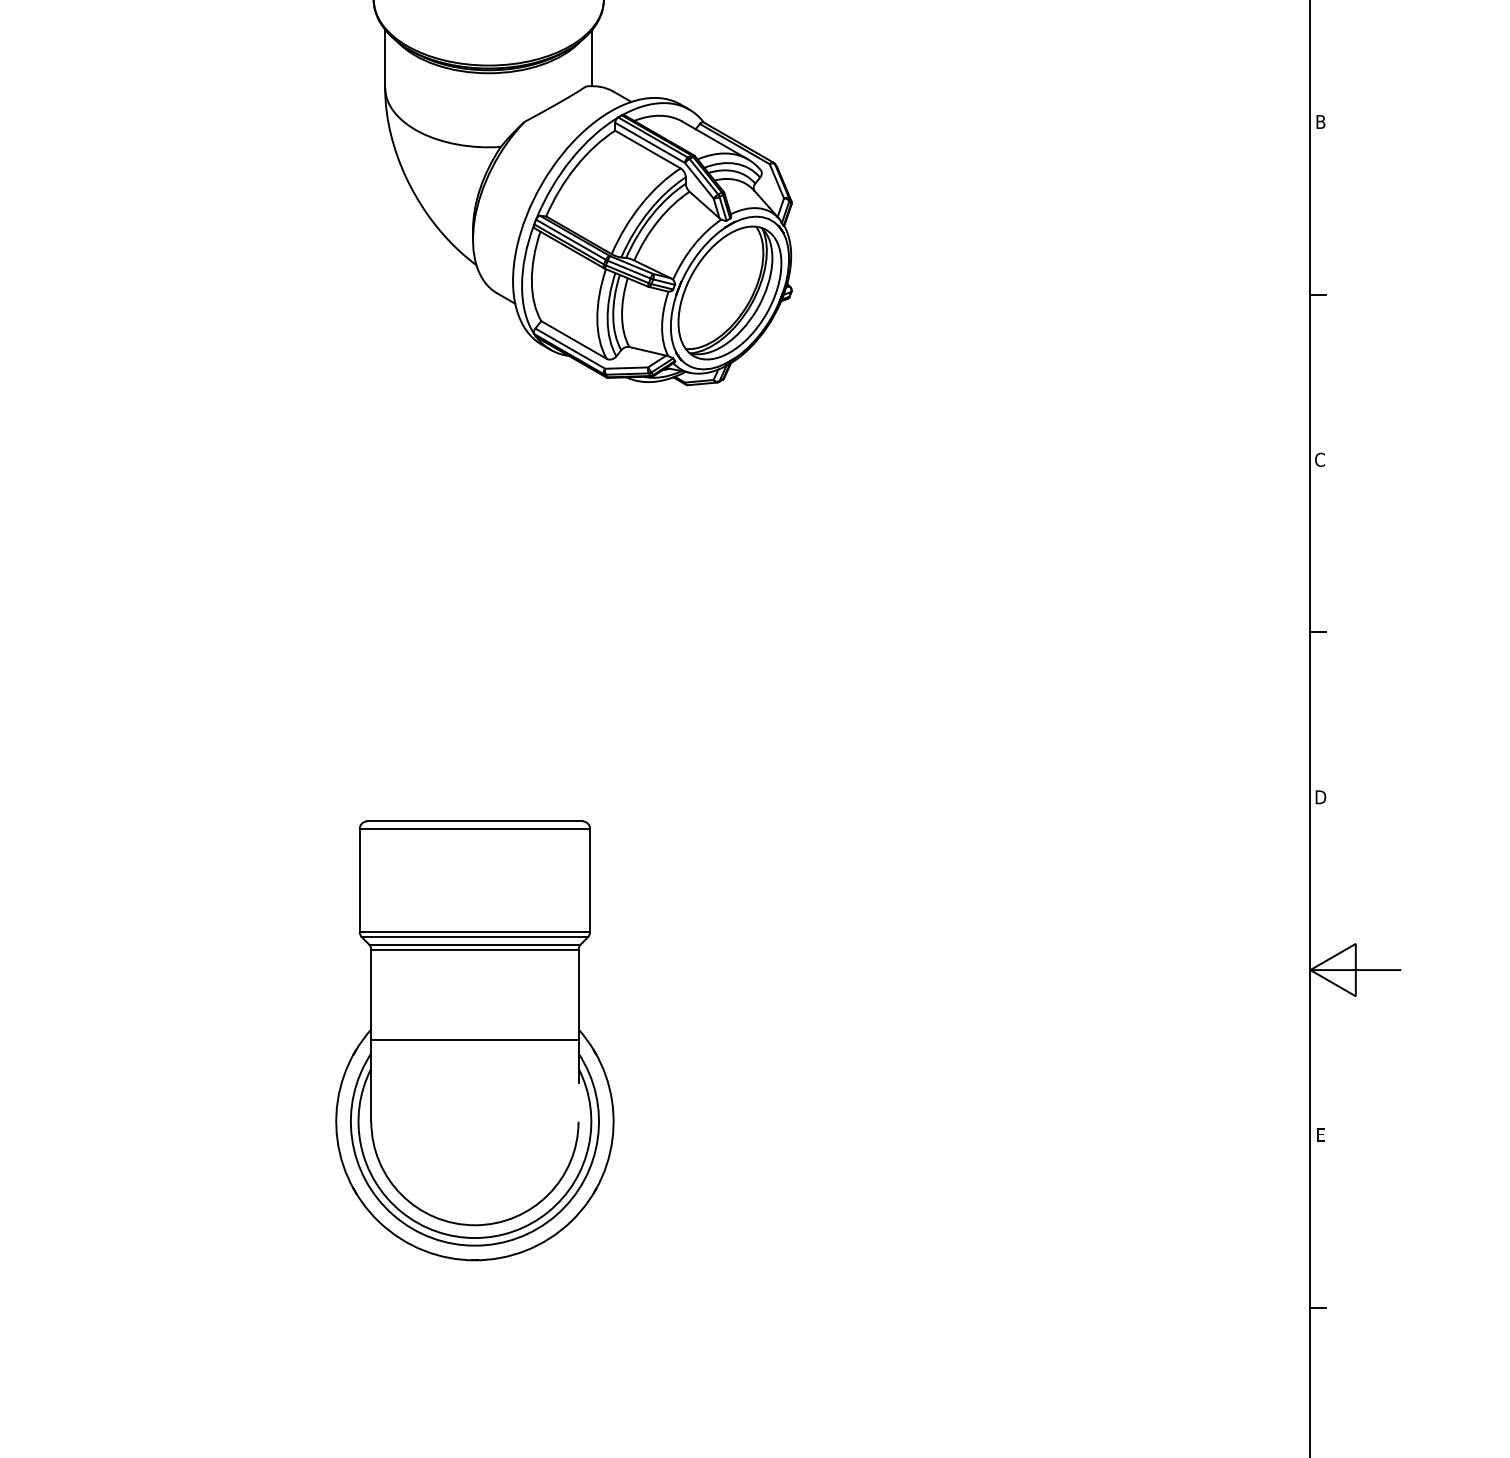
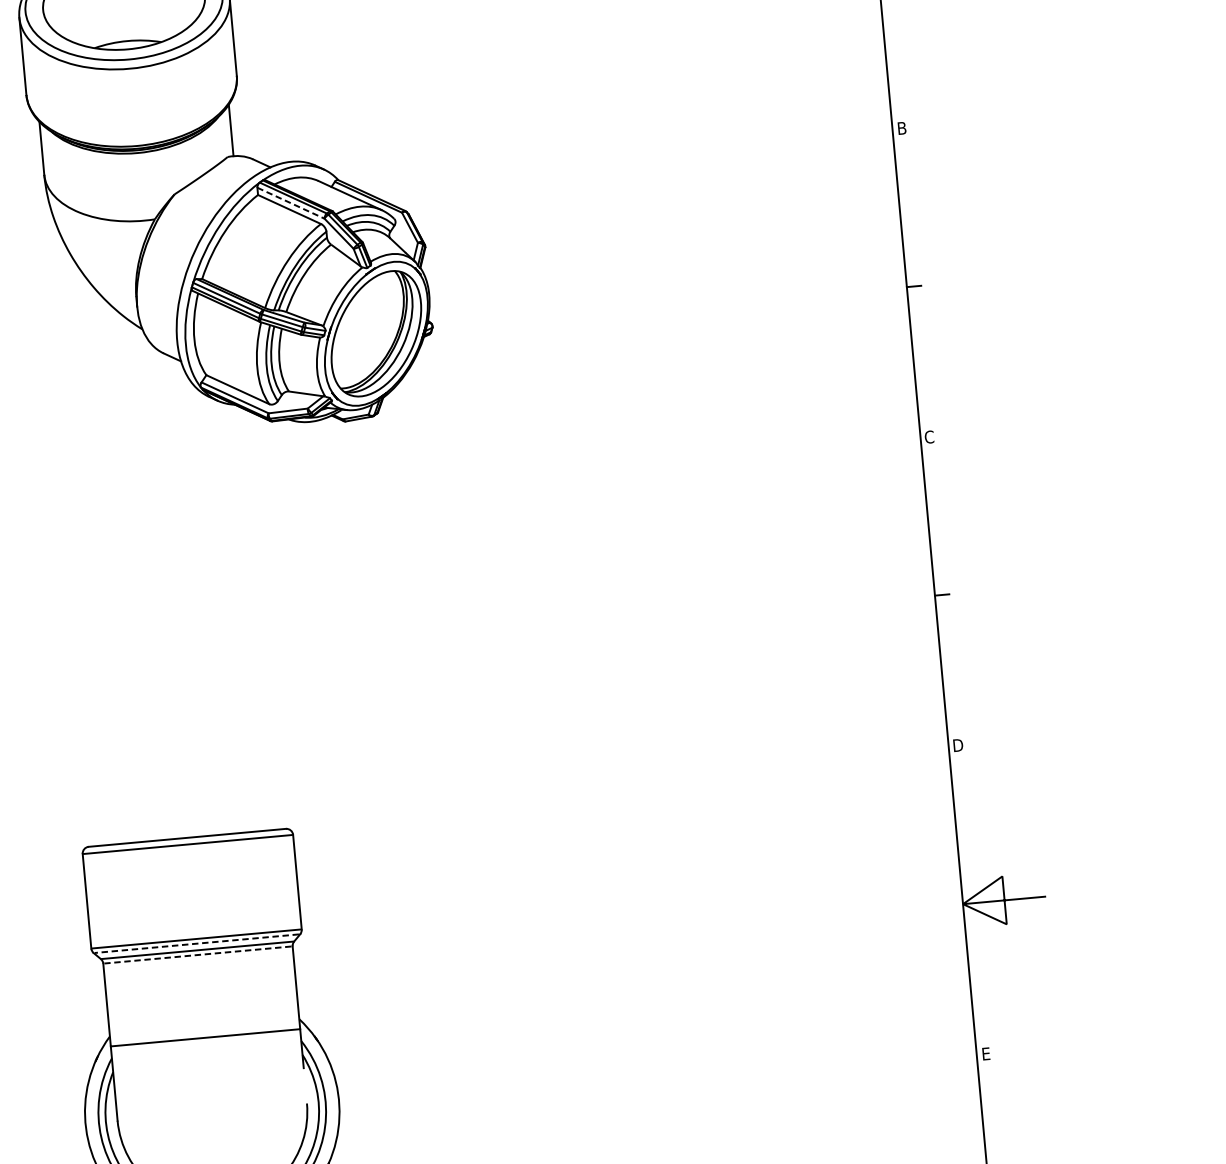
line: (650, 143) -> (291, 203), solid -> dashed
line: (474, 937) -> (196, 943), solid -> dashed
line: (474, 949) -> (197, 954), solid -> dashed

